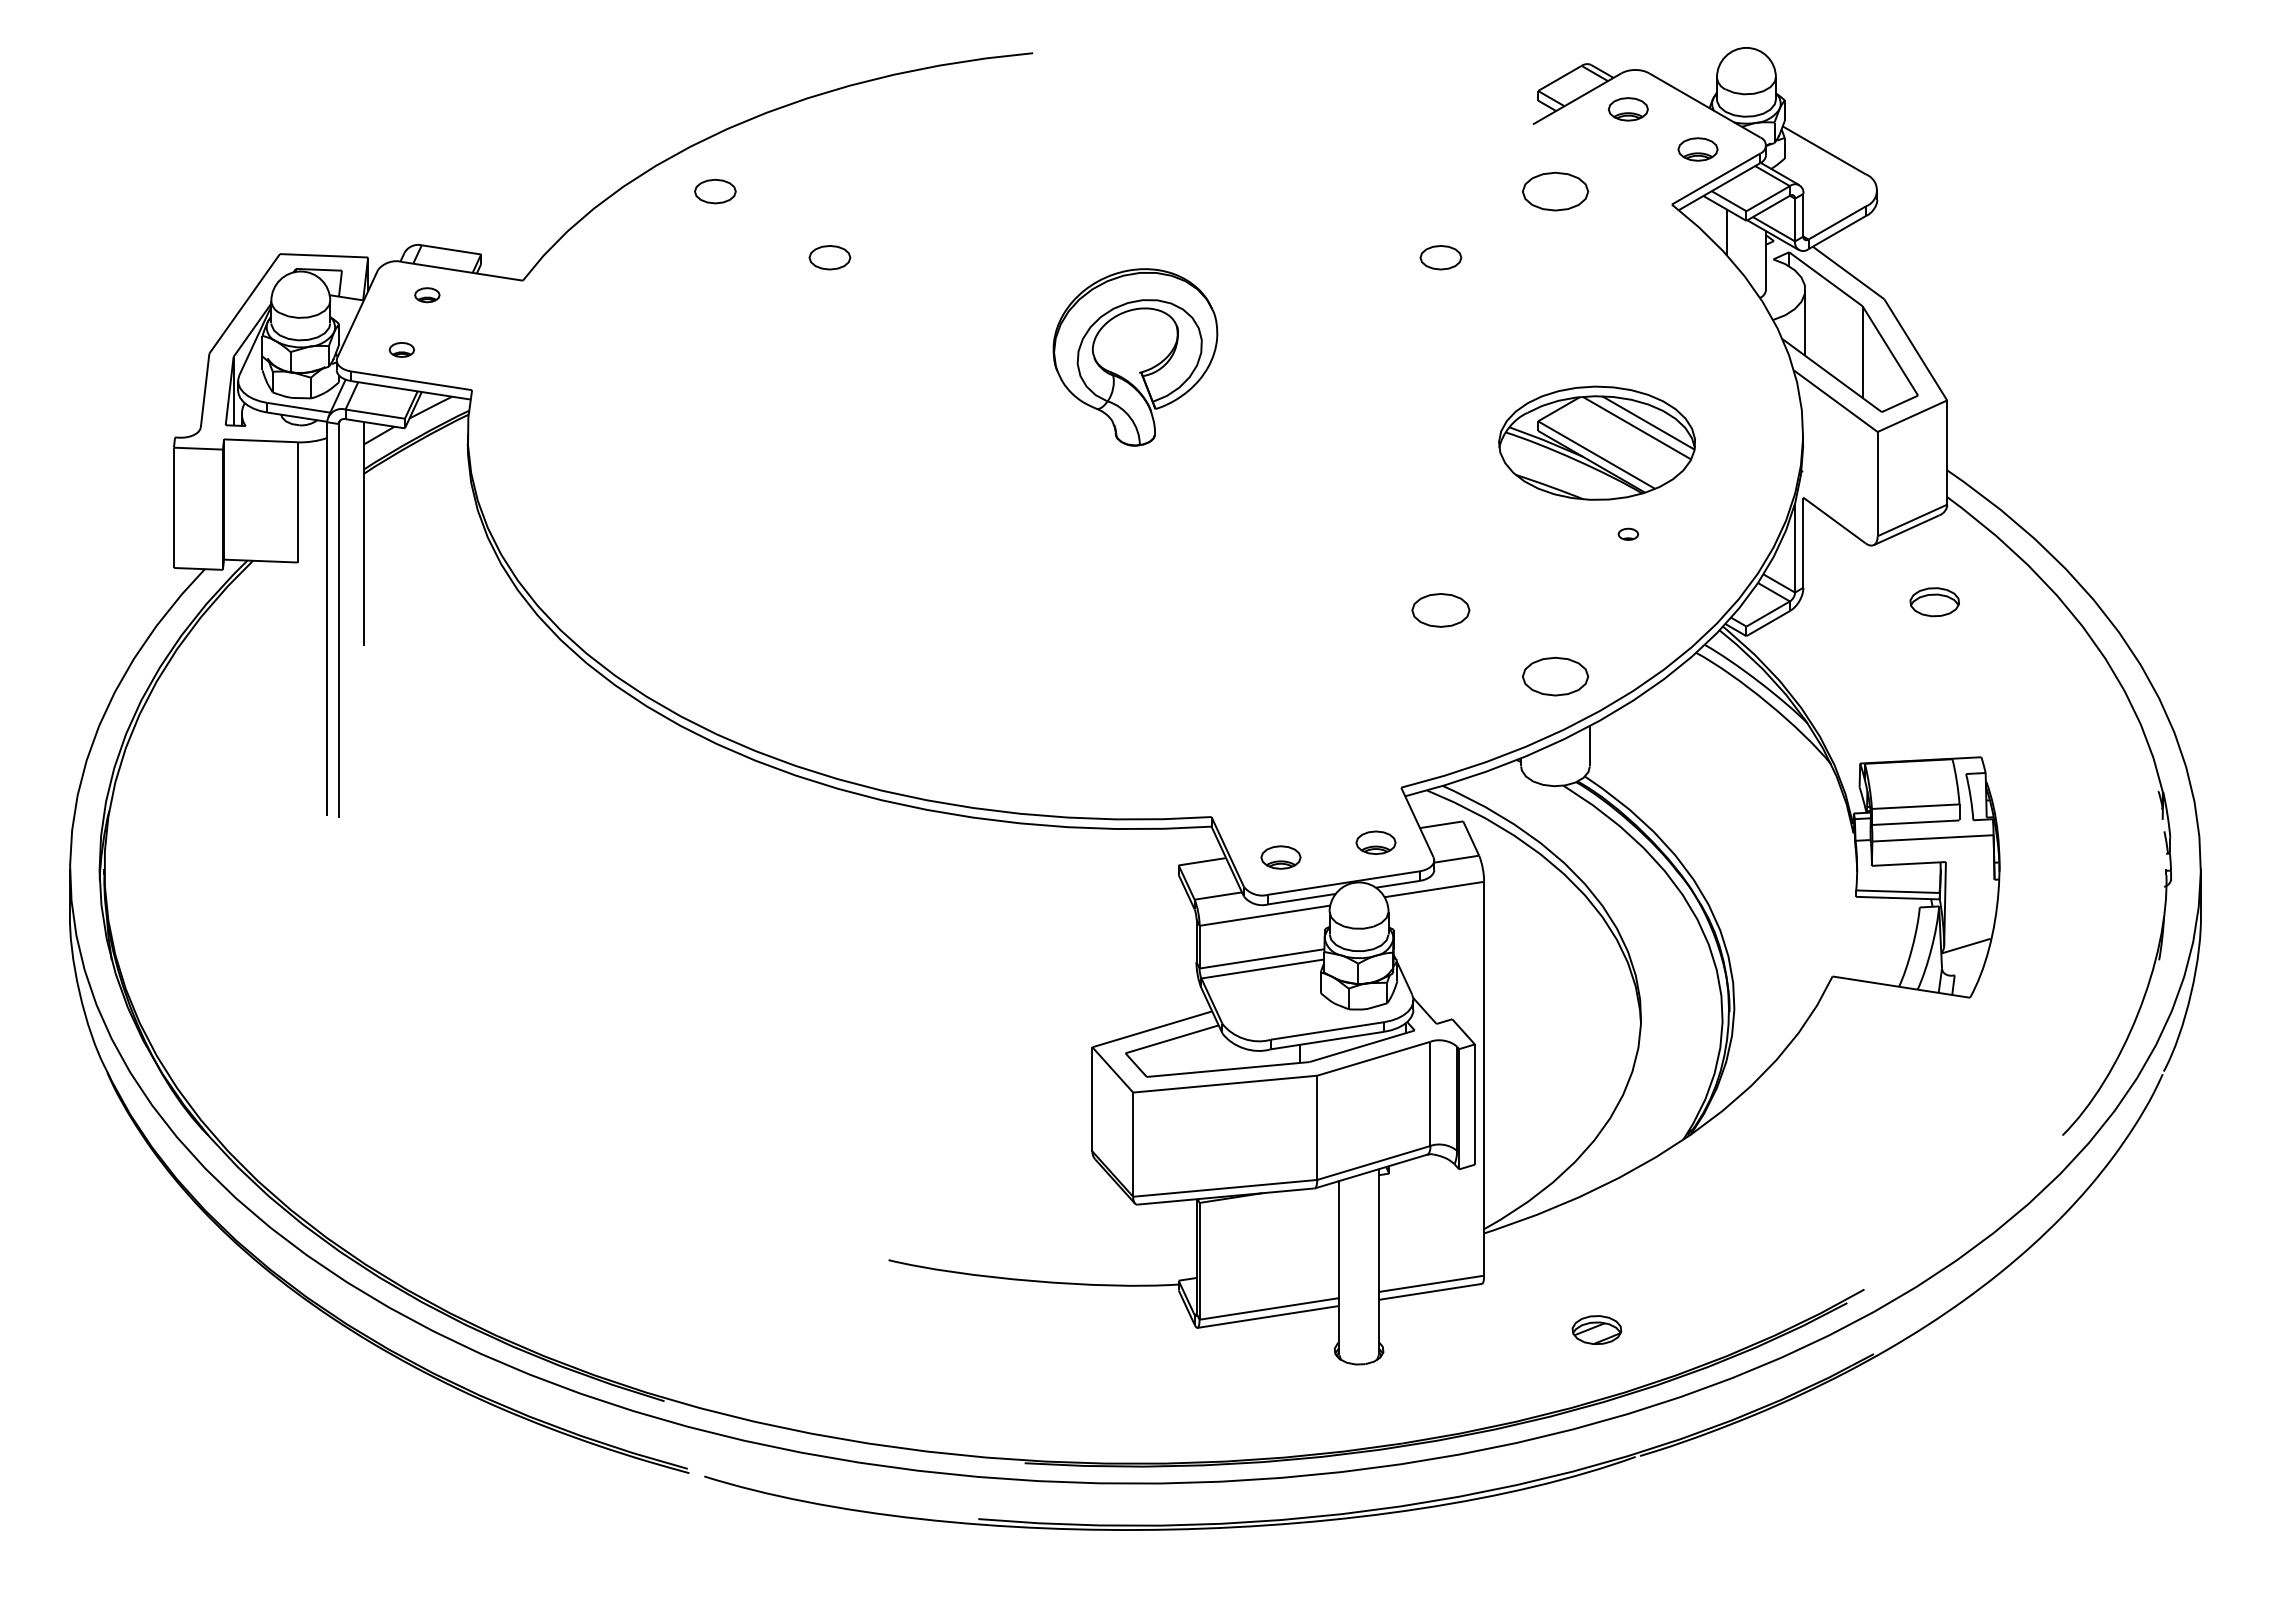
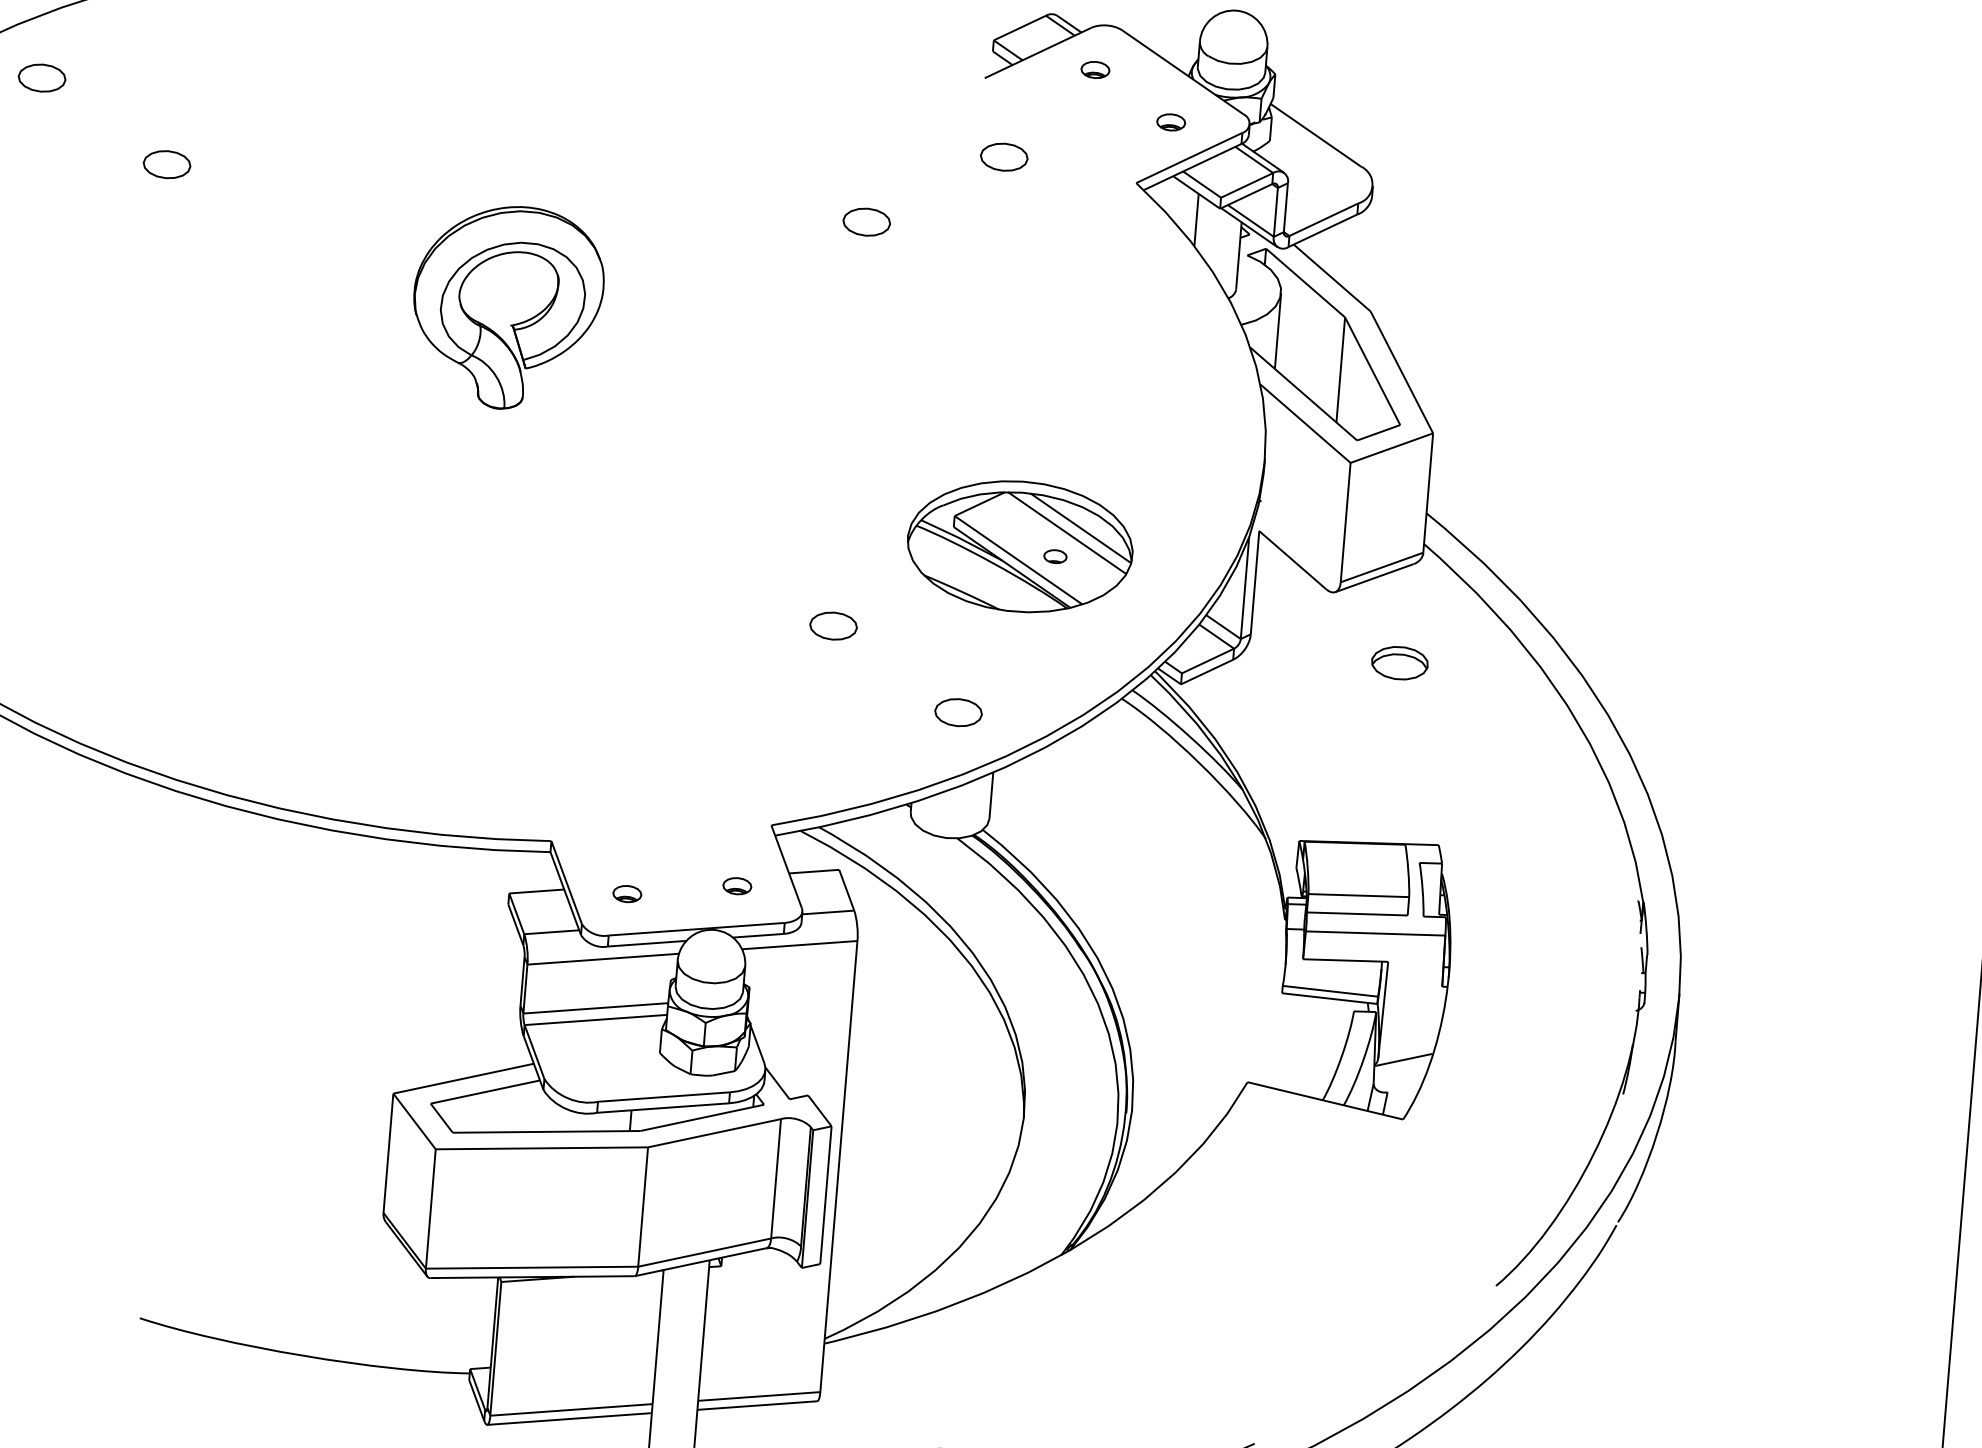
part: (1628, 109) -> (1095, 70), size x0.62
part: (1697, 149) -> (1170, 122), size x0.62
part: (1555, 191) -> (1004, 157), size x0.62
part: (1596, 442) -> (1019, 545), moved
part: (1440, 610) -> (833, 626), size x0.71
part: (1555, 676) -> (958, 712), size x0.62
part: (1375, 842) -> (736, 885), size x0.62
part: (1281, 857) -> (627, 894), size x0.62

